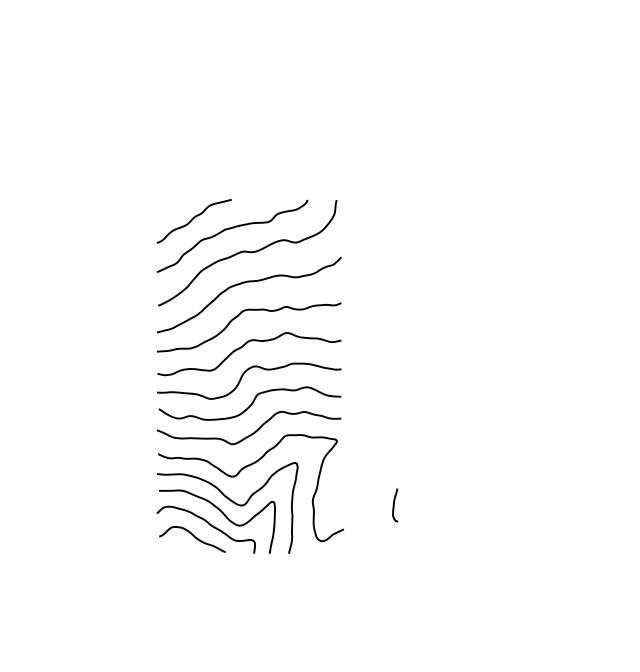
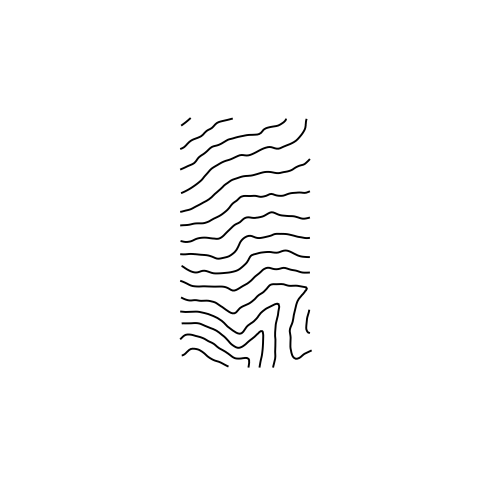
curve: (164, 203) -> (185, 121), added
curve: (394, 505) -> (307, 321), moved

